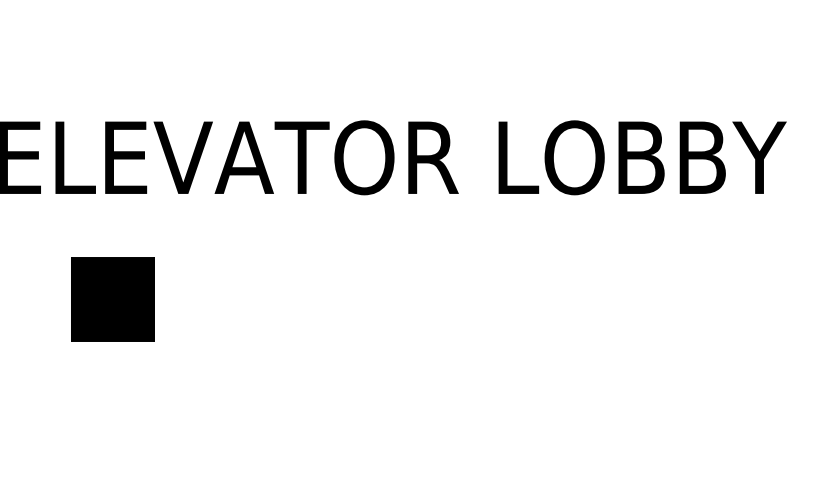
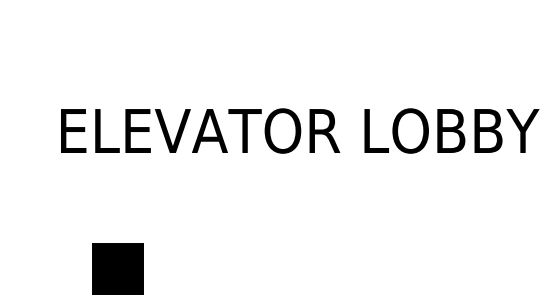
part: (111, 298) -> (117, 268), moved

